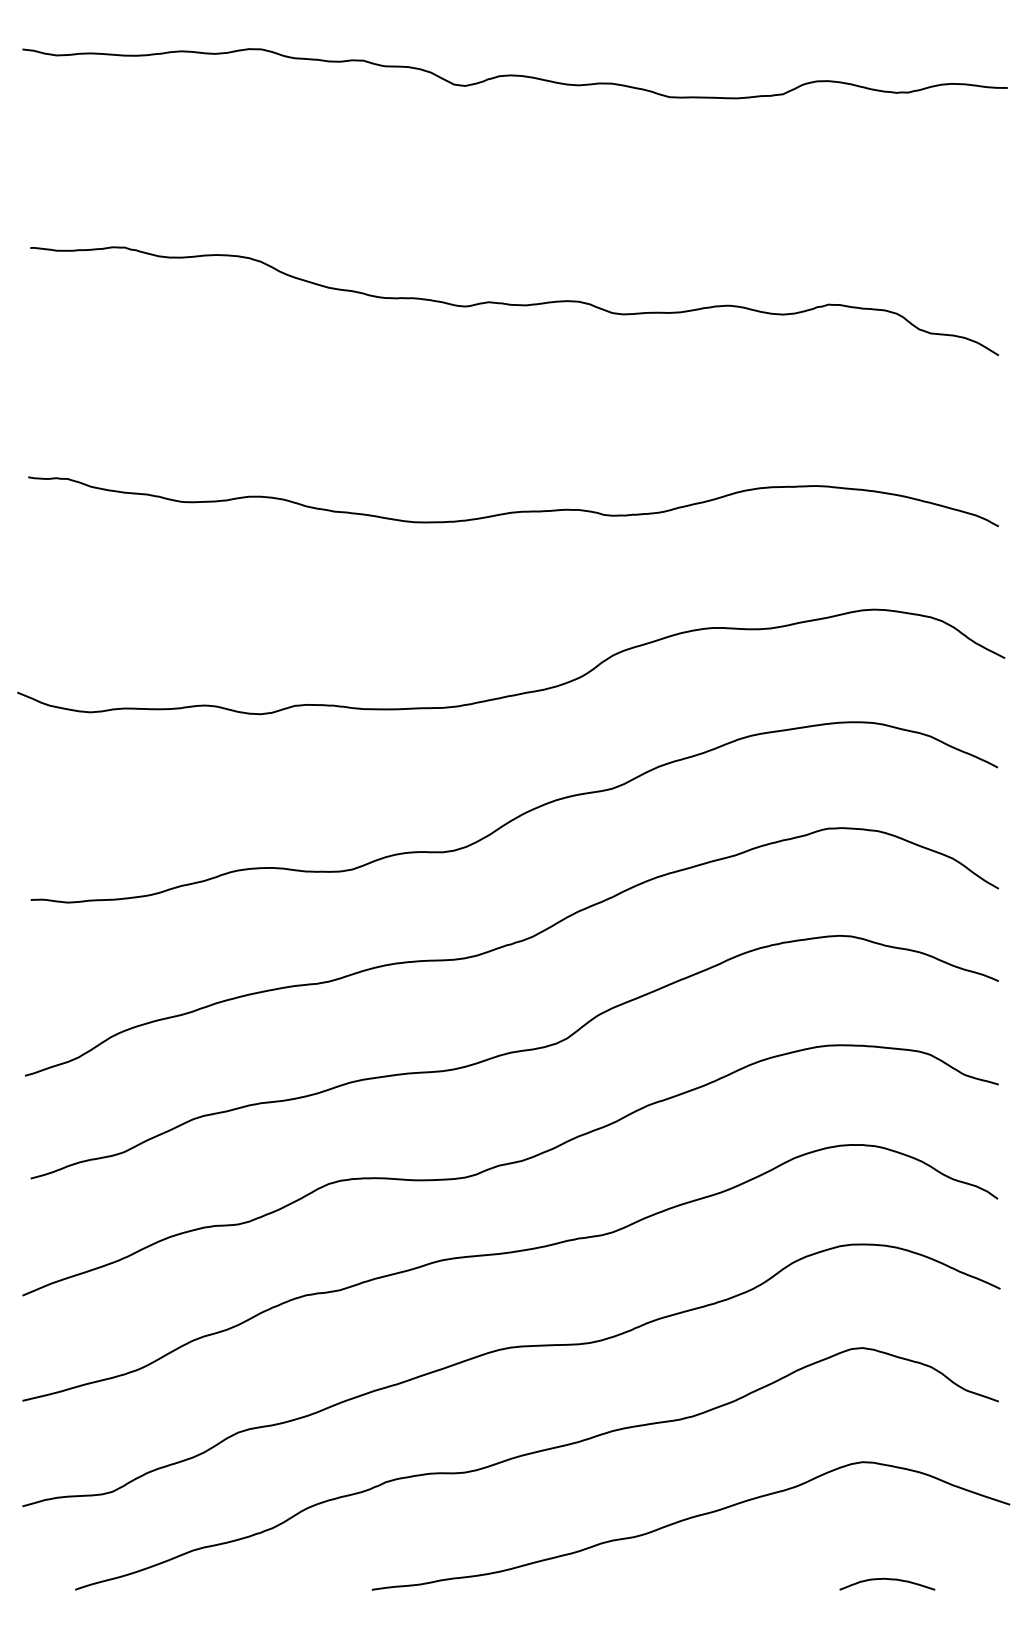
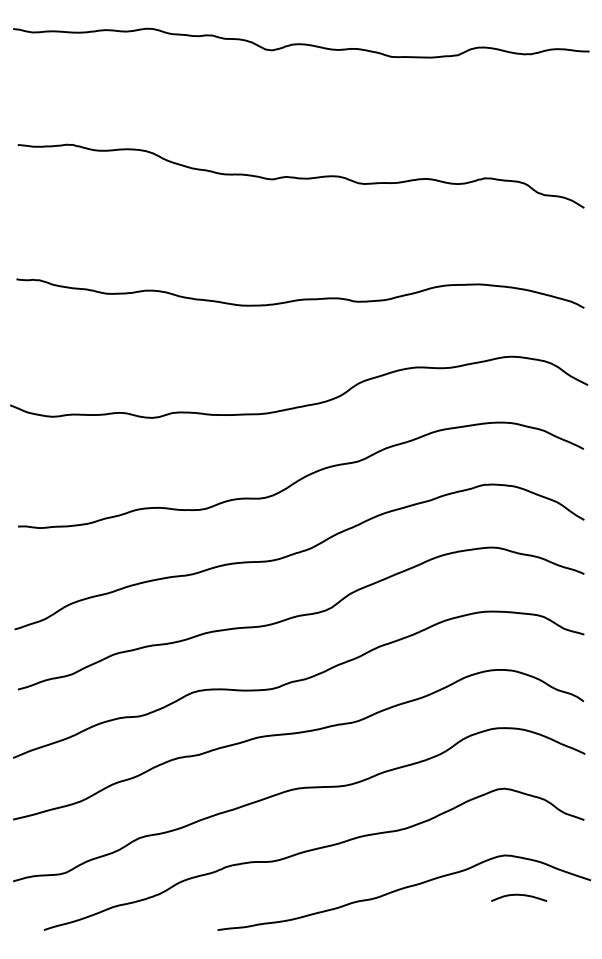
curve: (887, 1580) -> (519, 895), moved

